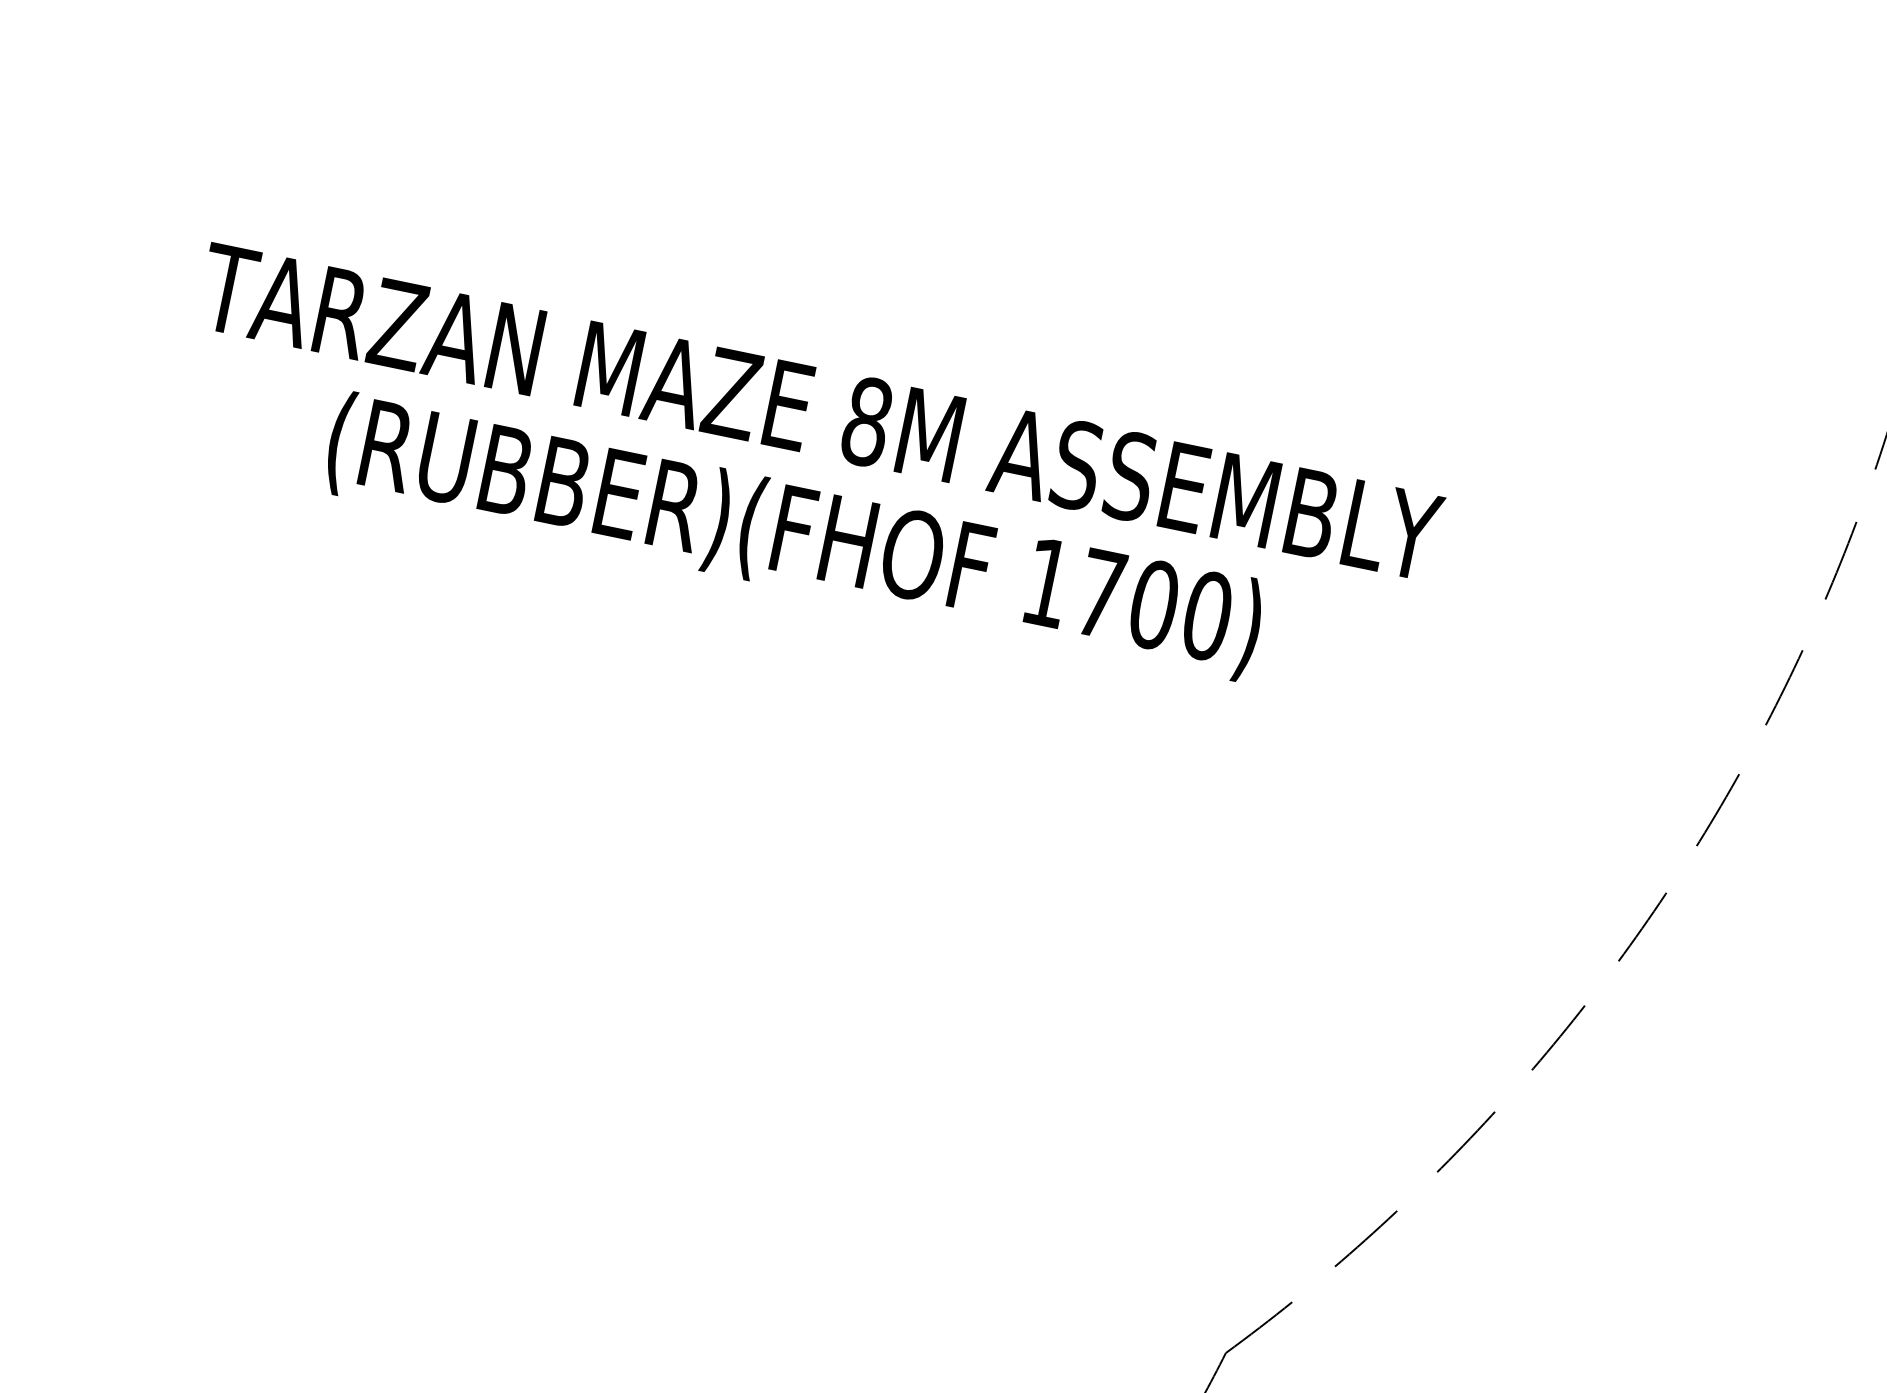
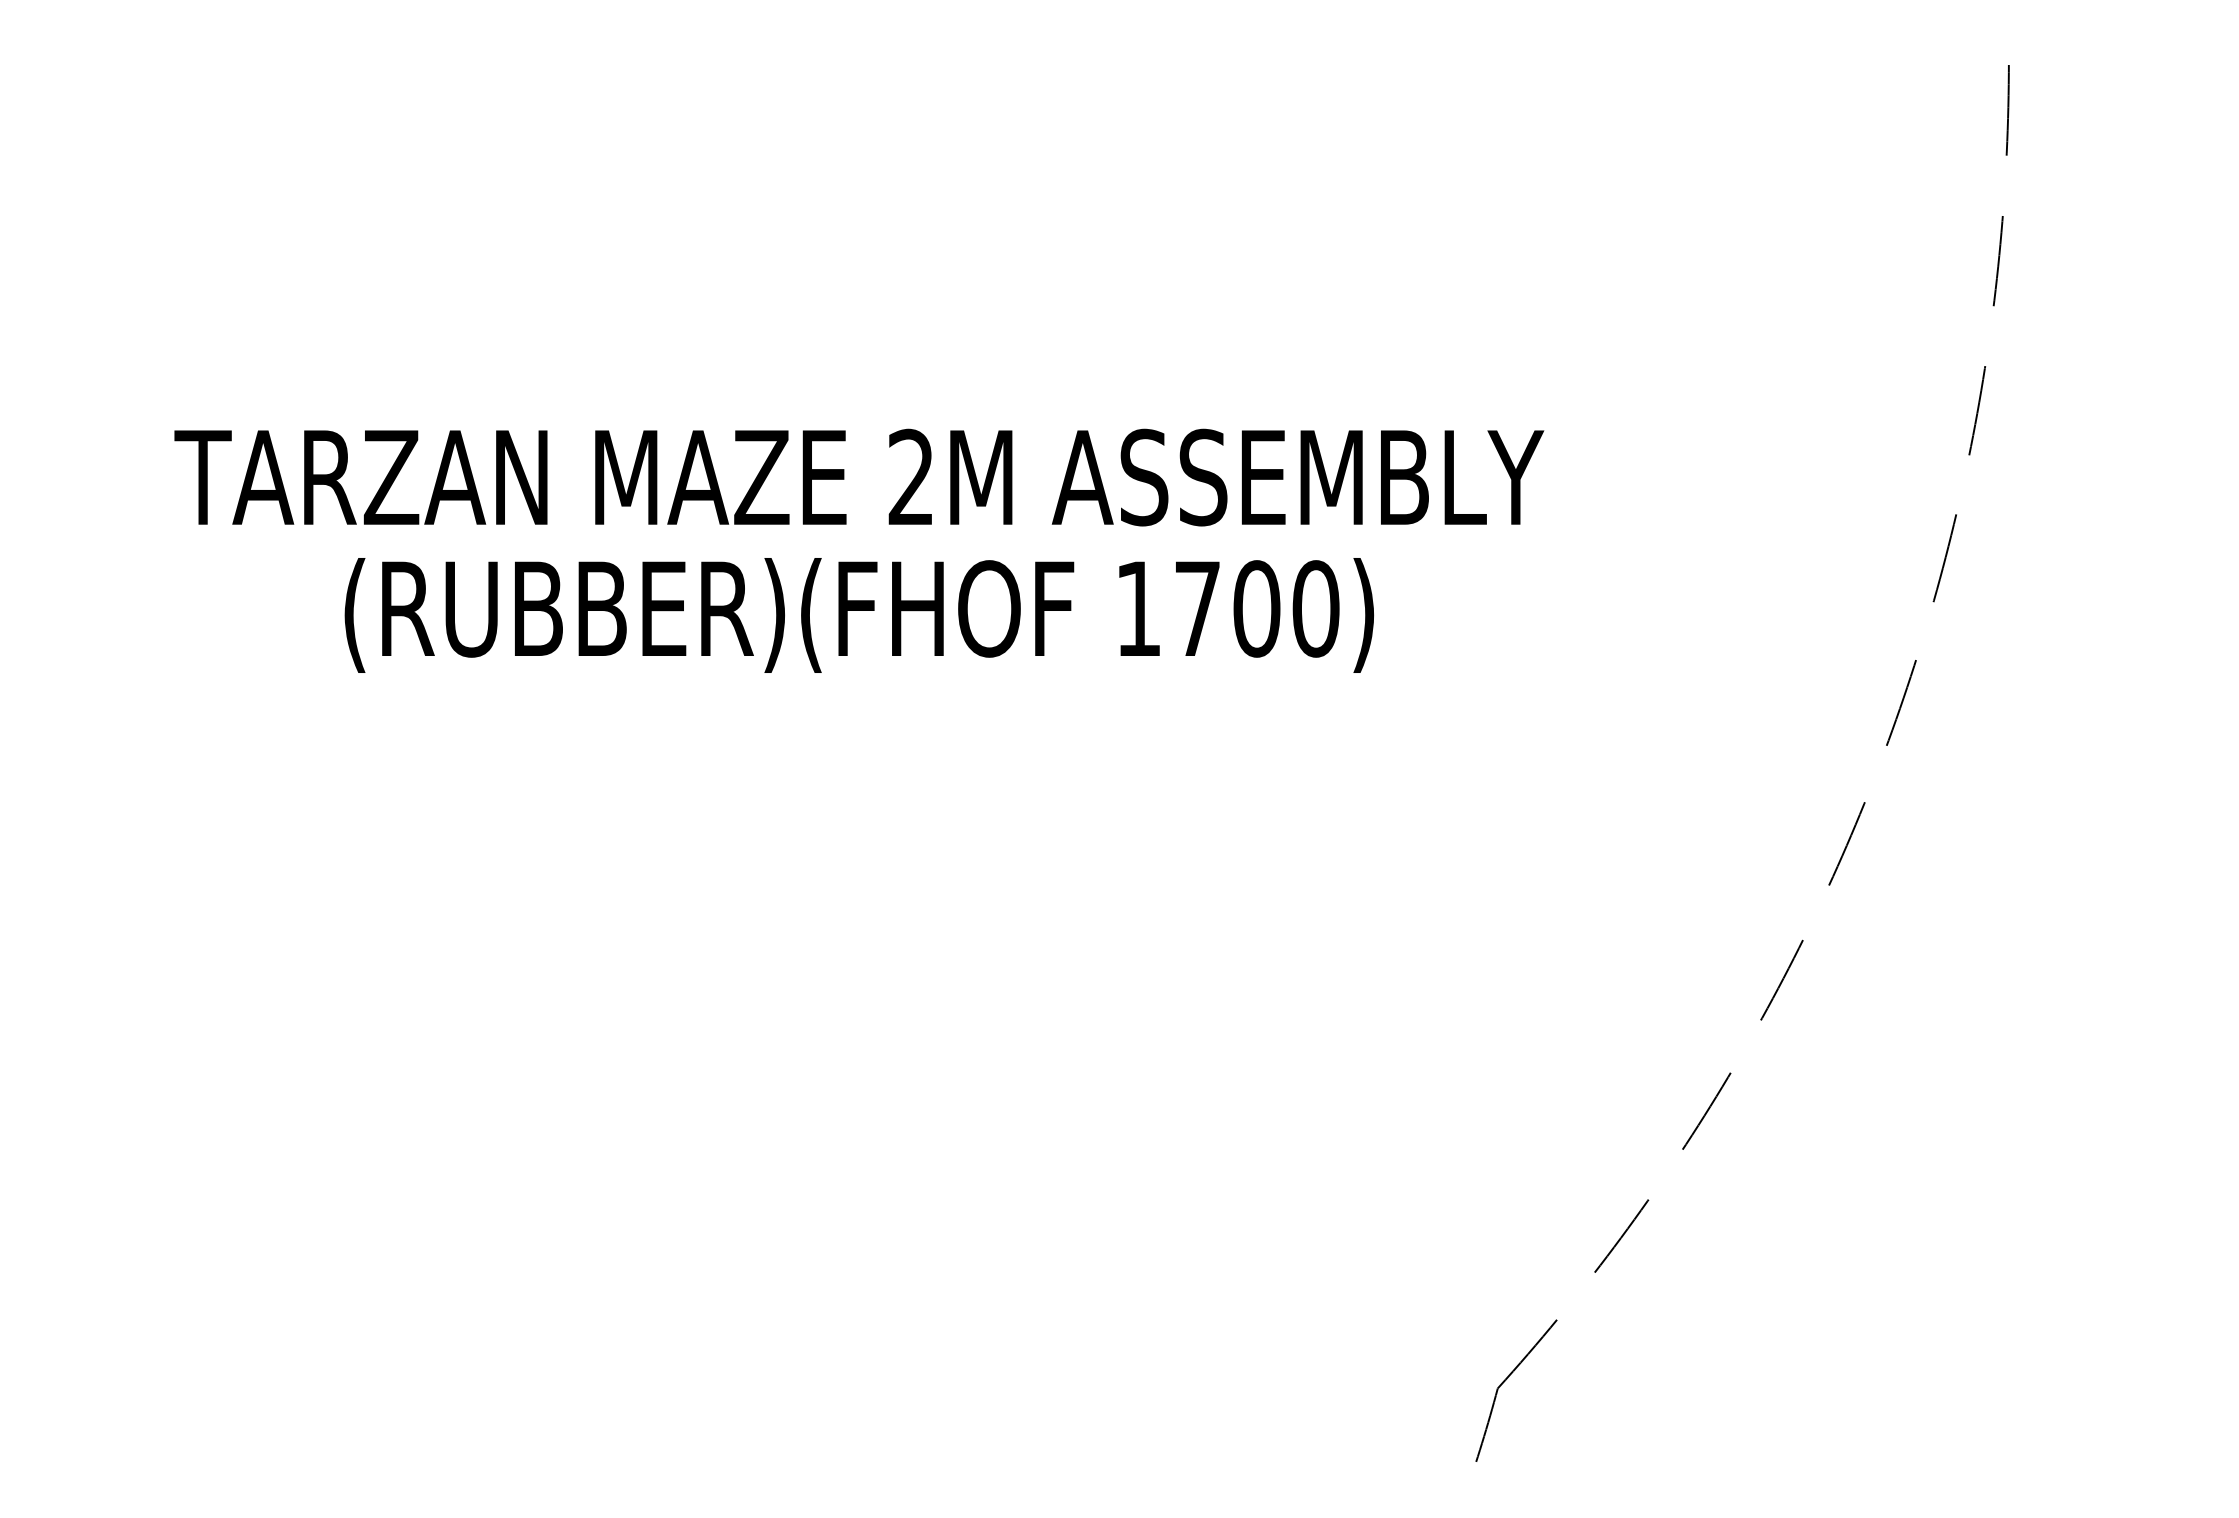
text: (867, 421) -> (911, 477), 8M -> 2M

